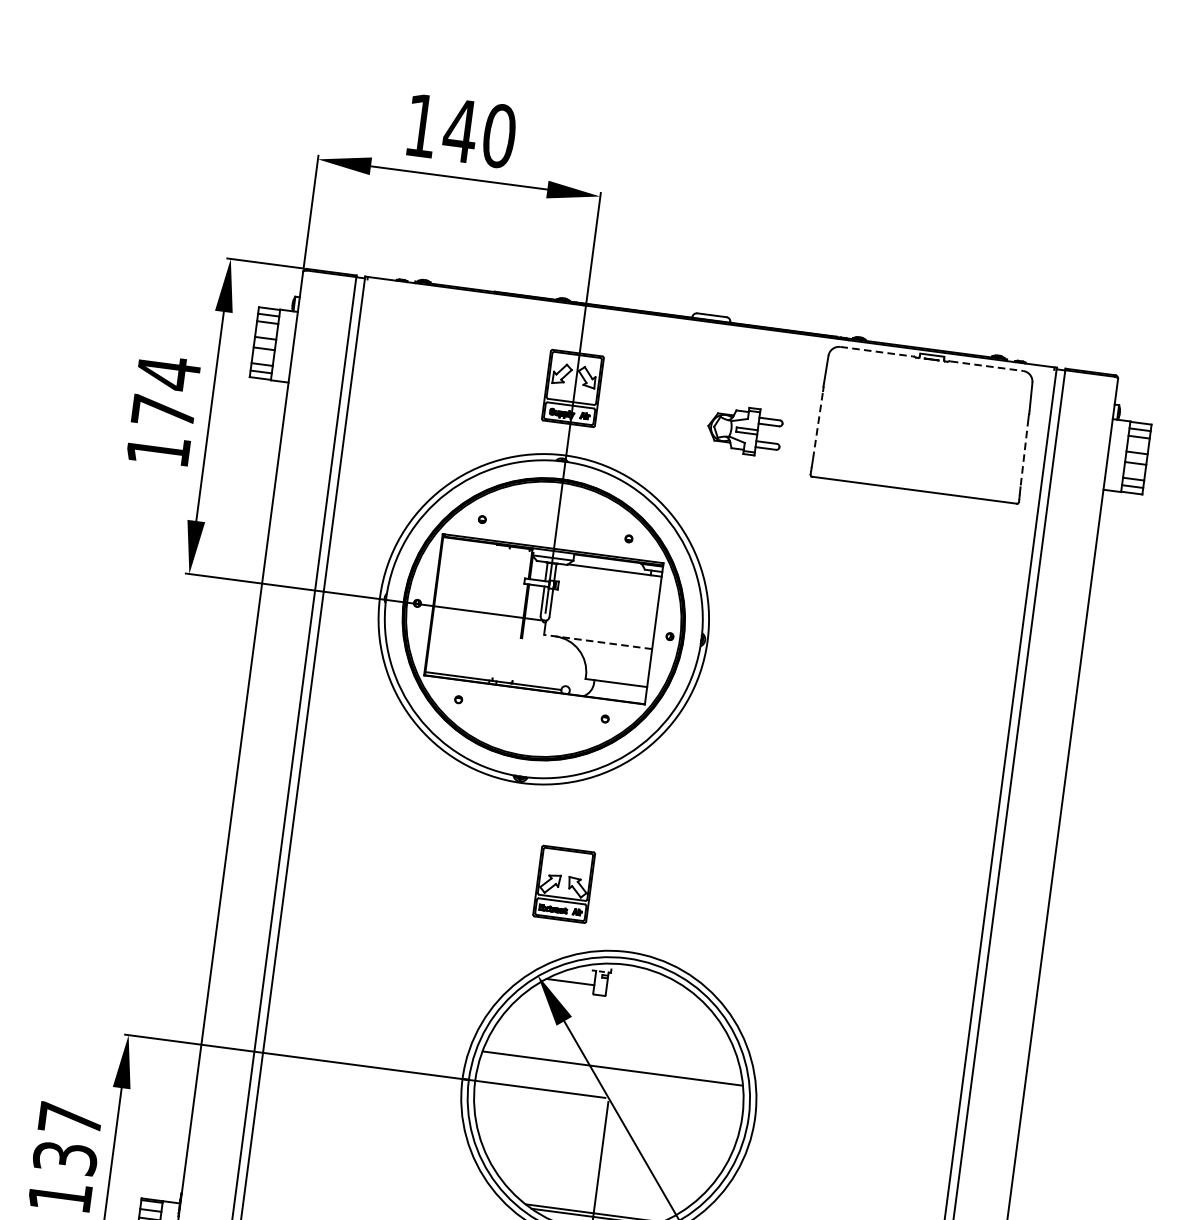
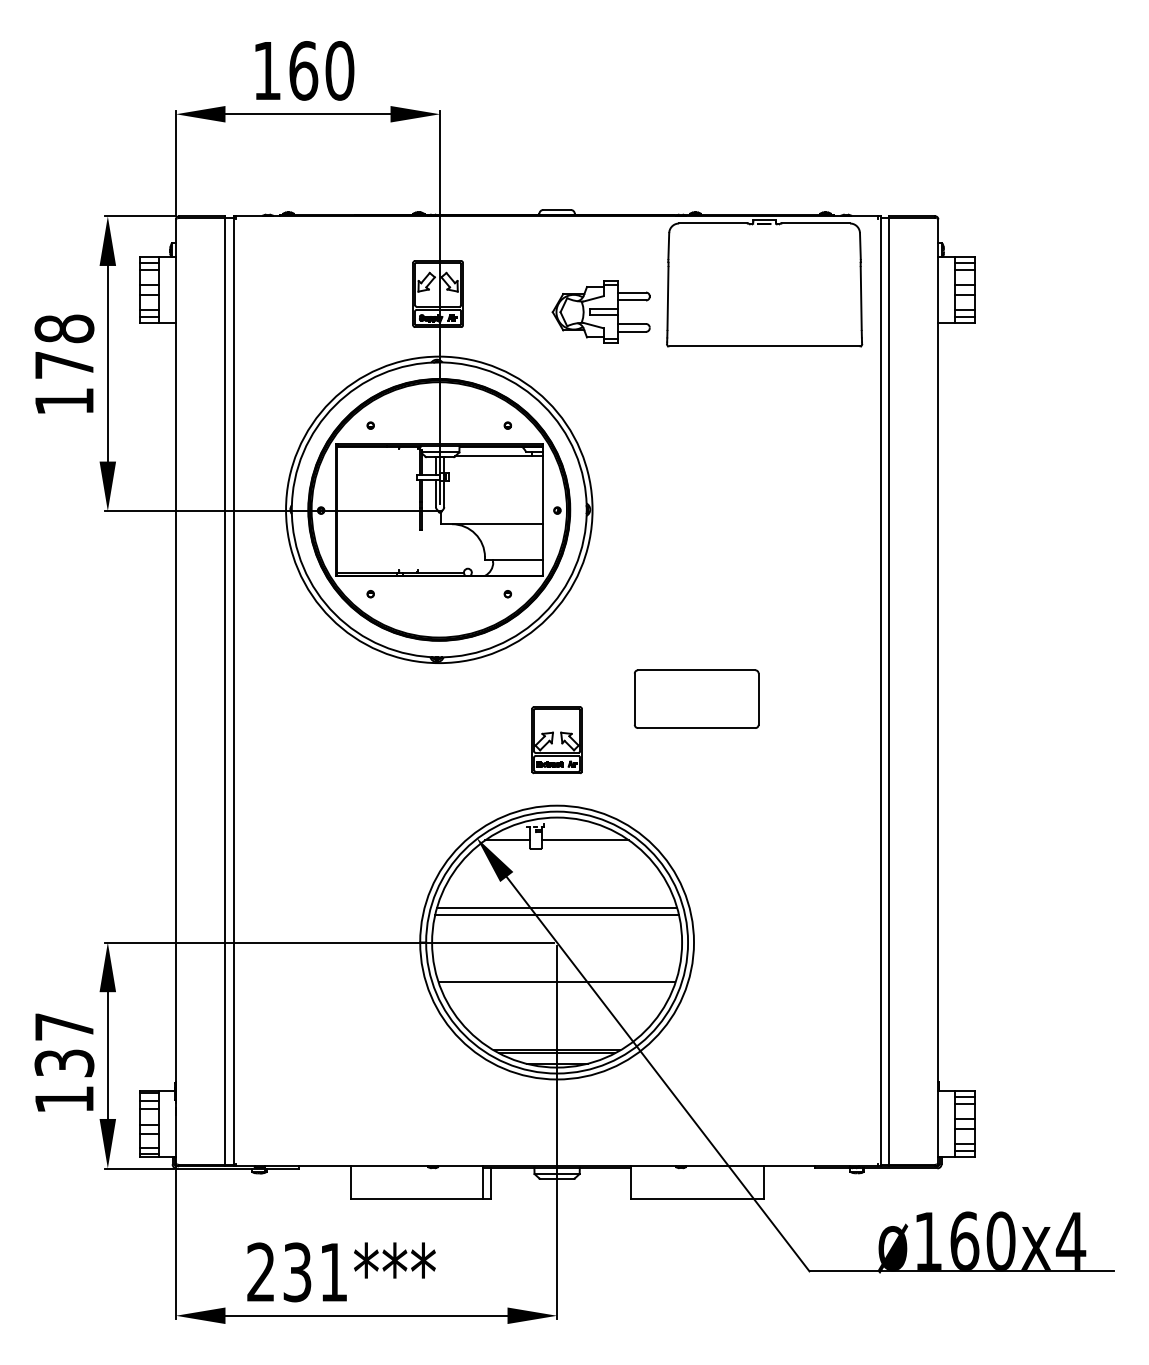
text: (460, 130) -> (303, 70), 140 -> 160
line: (876, 351) -> (712, 223), dashed -> solid
line: (987, 366) -> (816, 223), dashed -> solid
text: (168, 373) -> (64, 329), 174 -> 178
line: (817, 425) -> (667, 298), dashed -> solid
part: (744, 429) -> (600, 311), size x1.43
line: (1024, 453) -> (861, 299), dashed -> solid
line: (598, 642) -> (492, 524), dashed -> solid
part: (792, 857) -> (696, 698), added
part: (563, 884) -> (556, 740), moved
line: (652, 993) -> (584, 840), added
line: (614, 1061) -> (557, 908), added
line: (602, 1140) -> (556, 982), added

